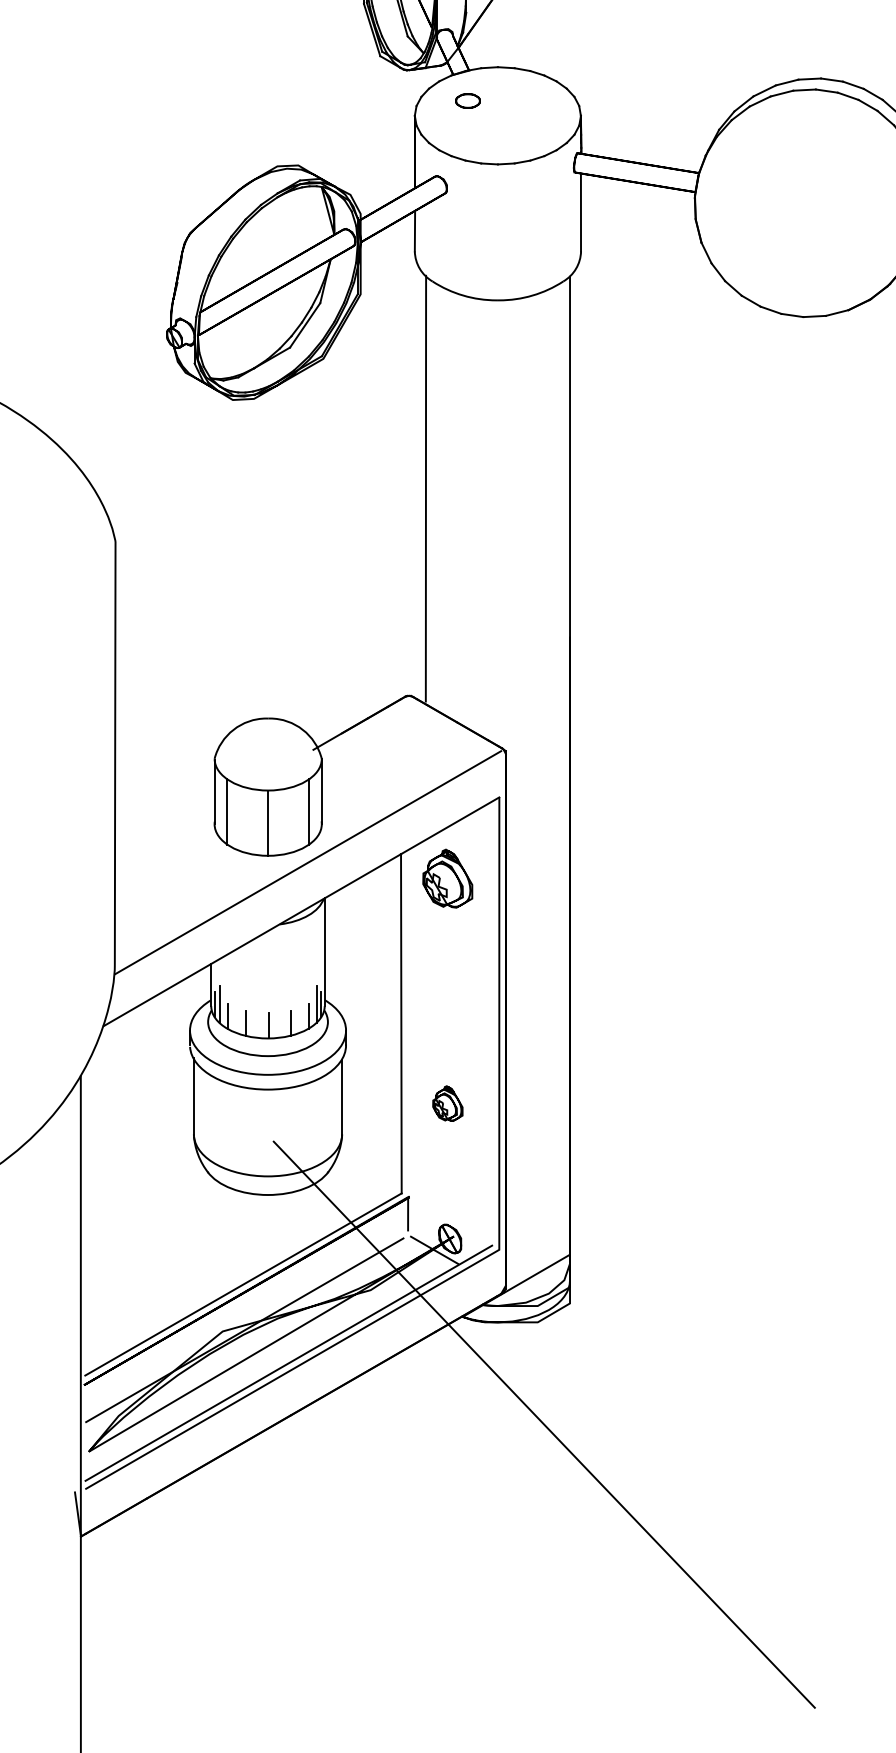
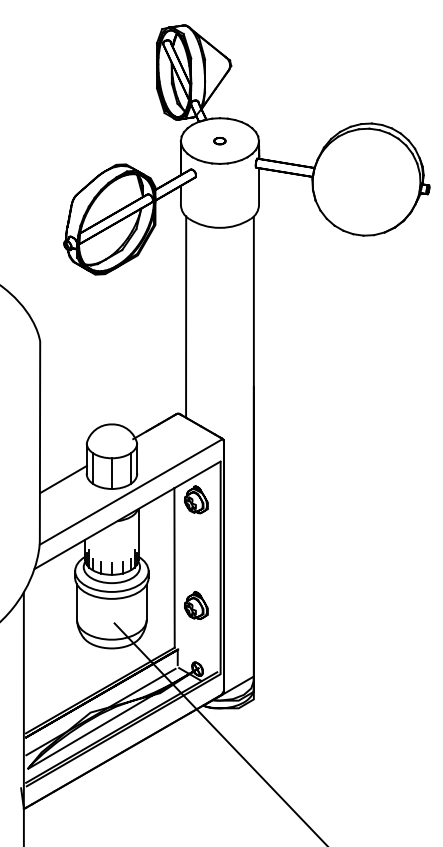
part: (467, 101) -> (219, 141), moved
line: (165, 833) -> (63, 478), added
part: (448, 1103) -> (196, 605), size x1.67

